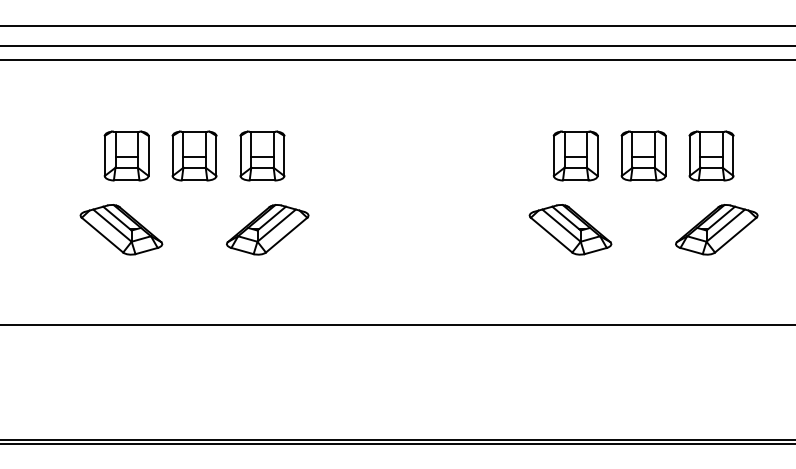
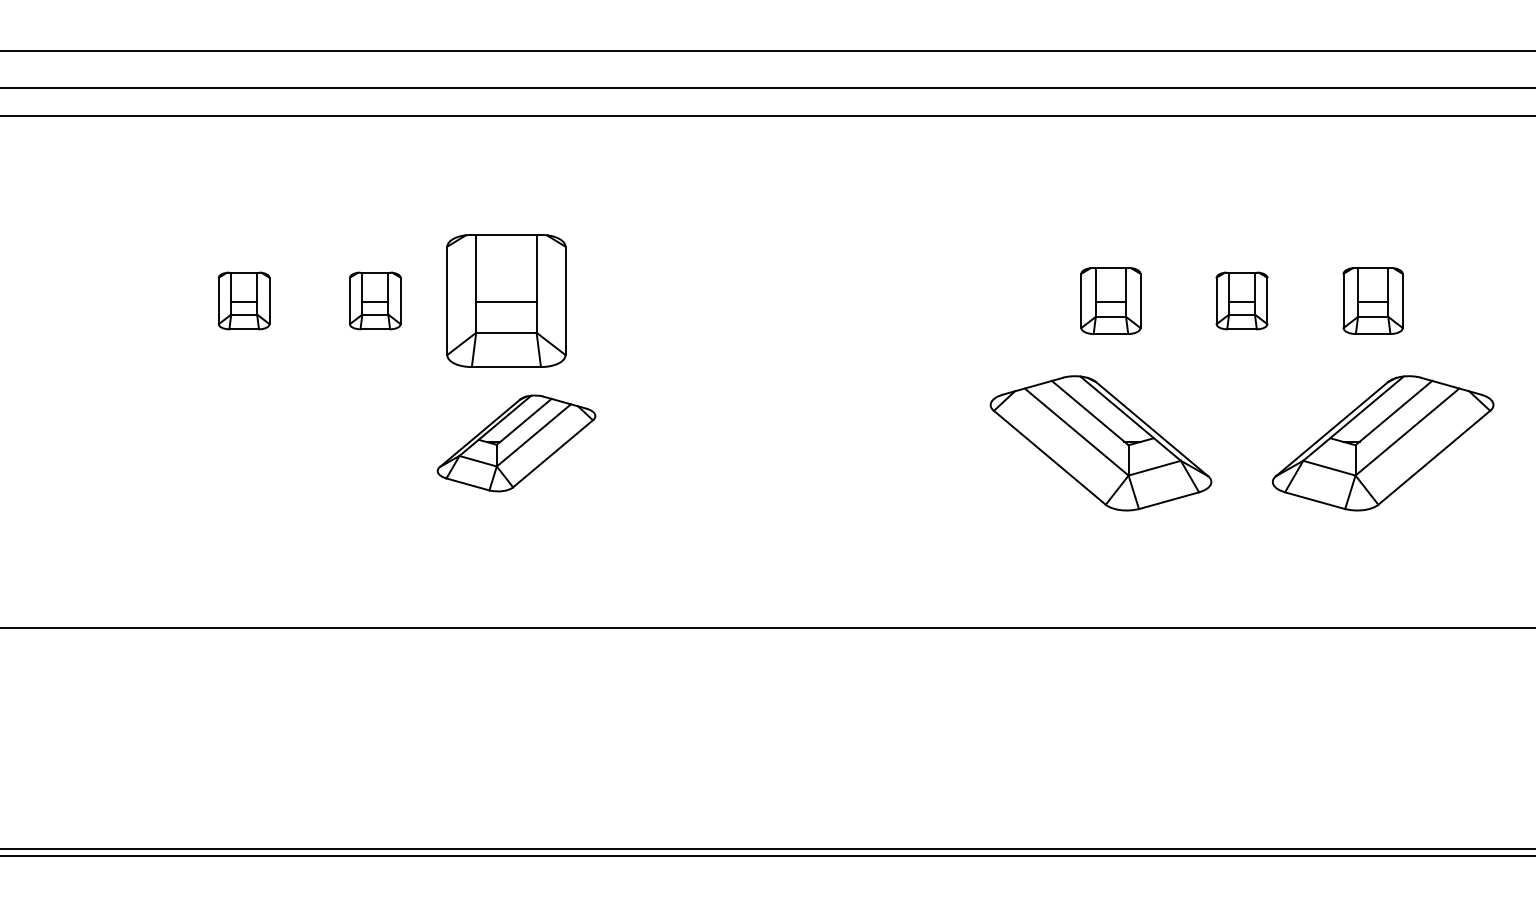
part: (126, 155) -> (243, 300), size x0.6
part: (194, 155) -> (375, 300), size x0.6
part: (262, 155) -> (506, 300), size x1.4
part: (575, 155) -> (1110, 300), size x0.7
part: (643, 155) -> (1241, 300), size x0.6
part: (711, 155) -> (1373, 300), size x0.7
part: (121, 229) -> (234, 442), removed
part: (570, 229) -> (1100, 442), size x1.4
part: (716, 229) -> (1382, 442), size x1.4

